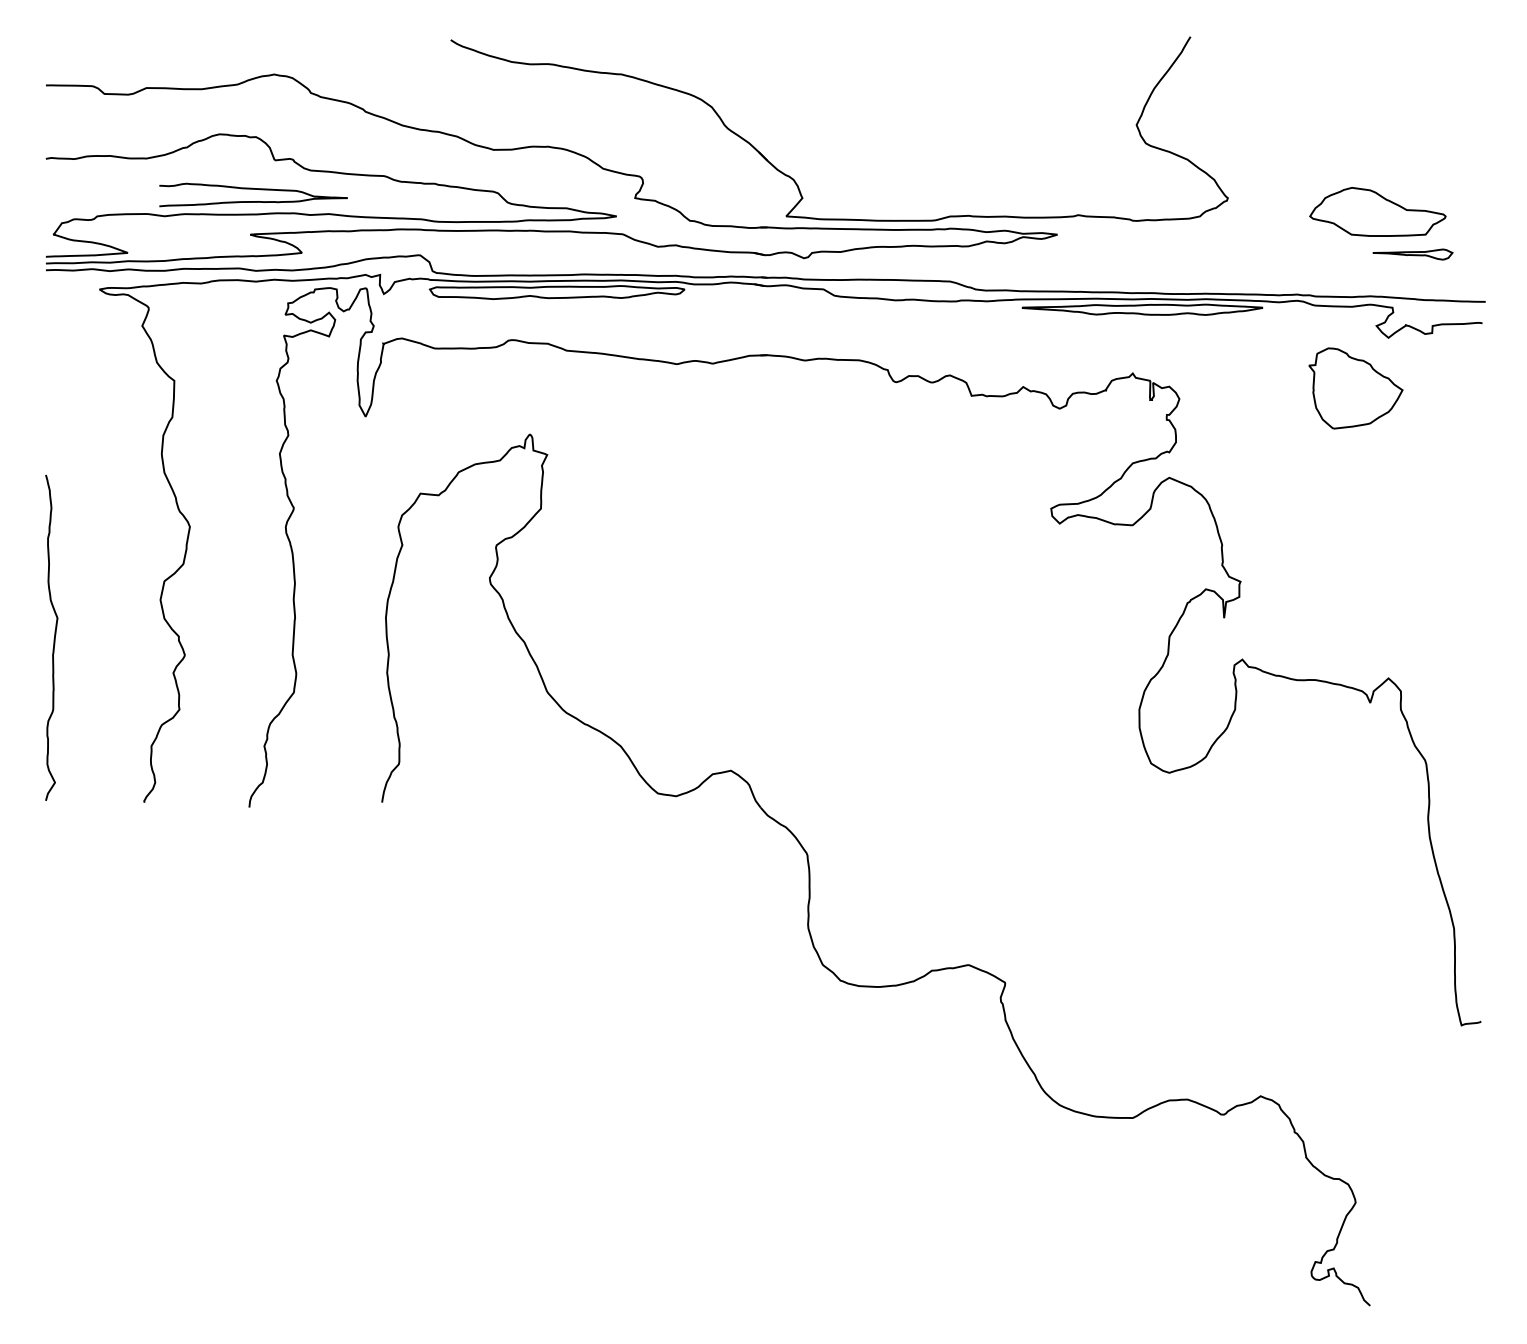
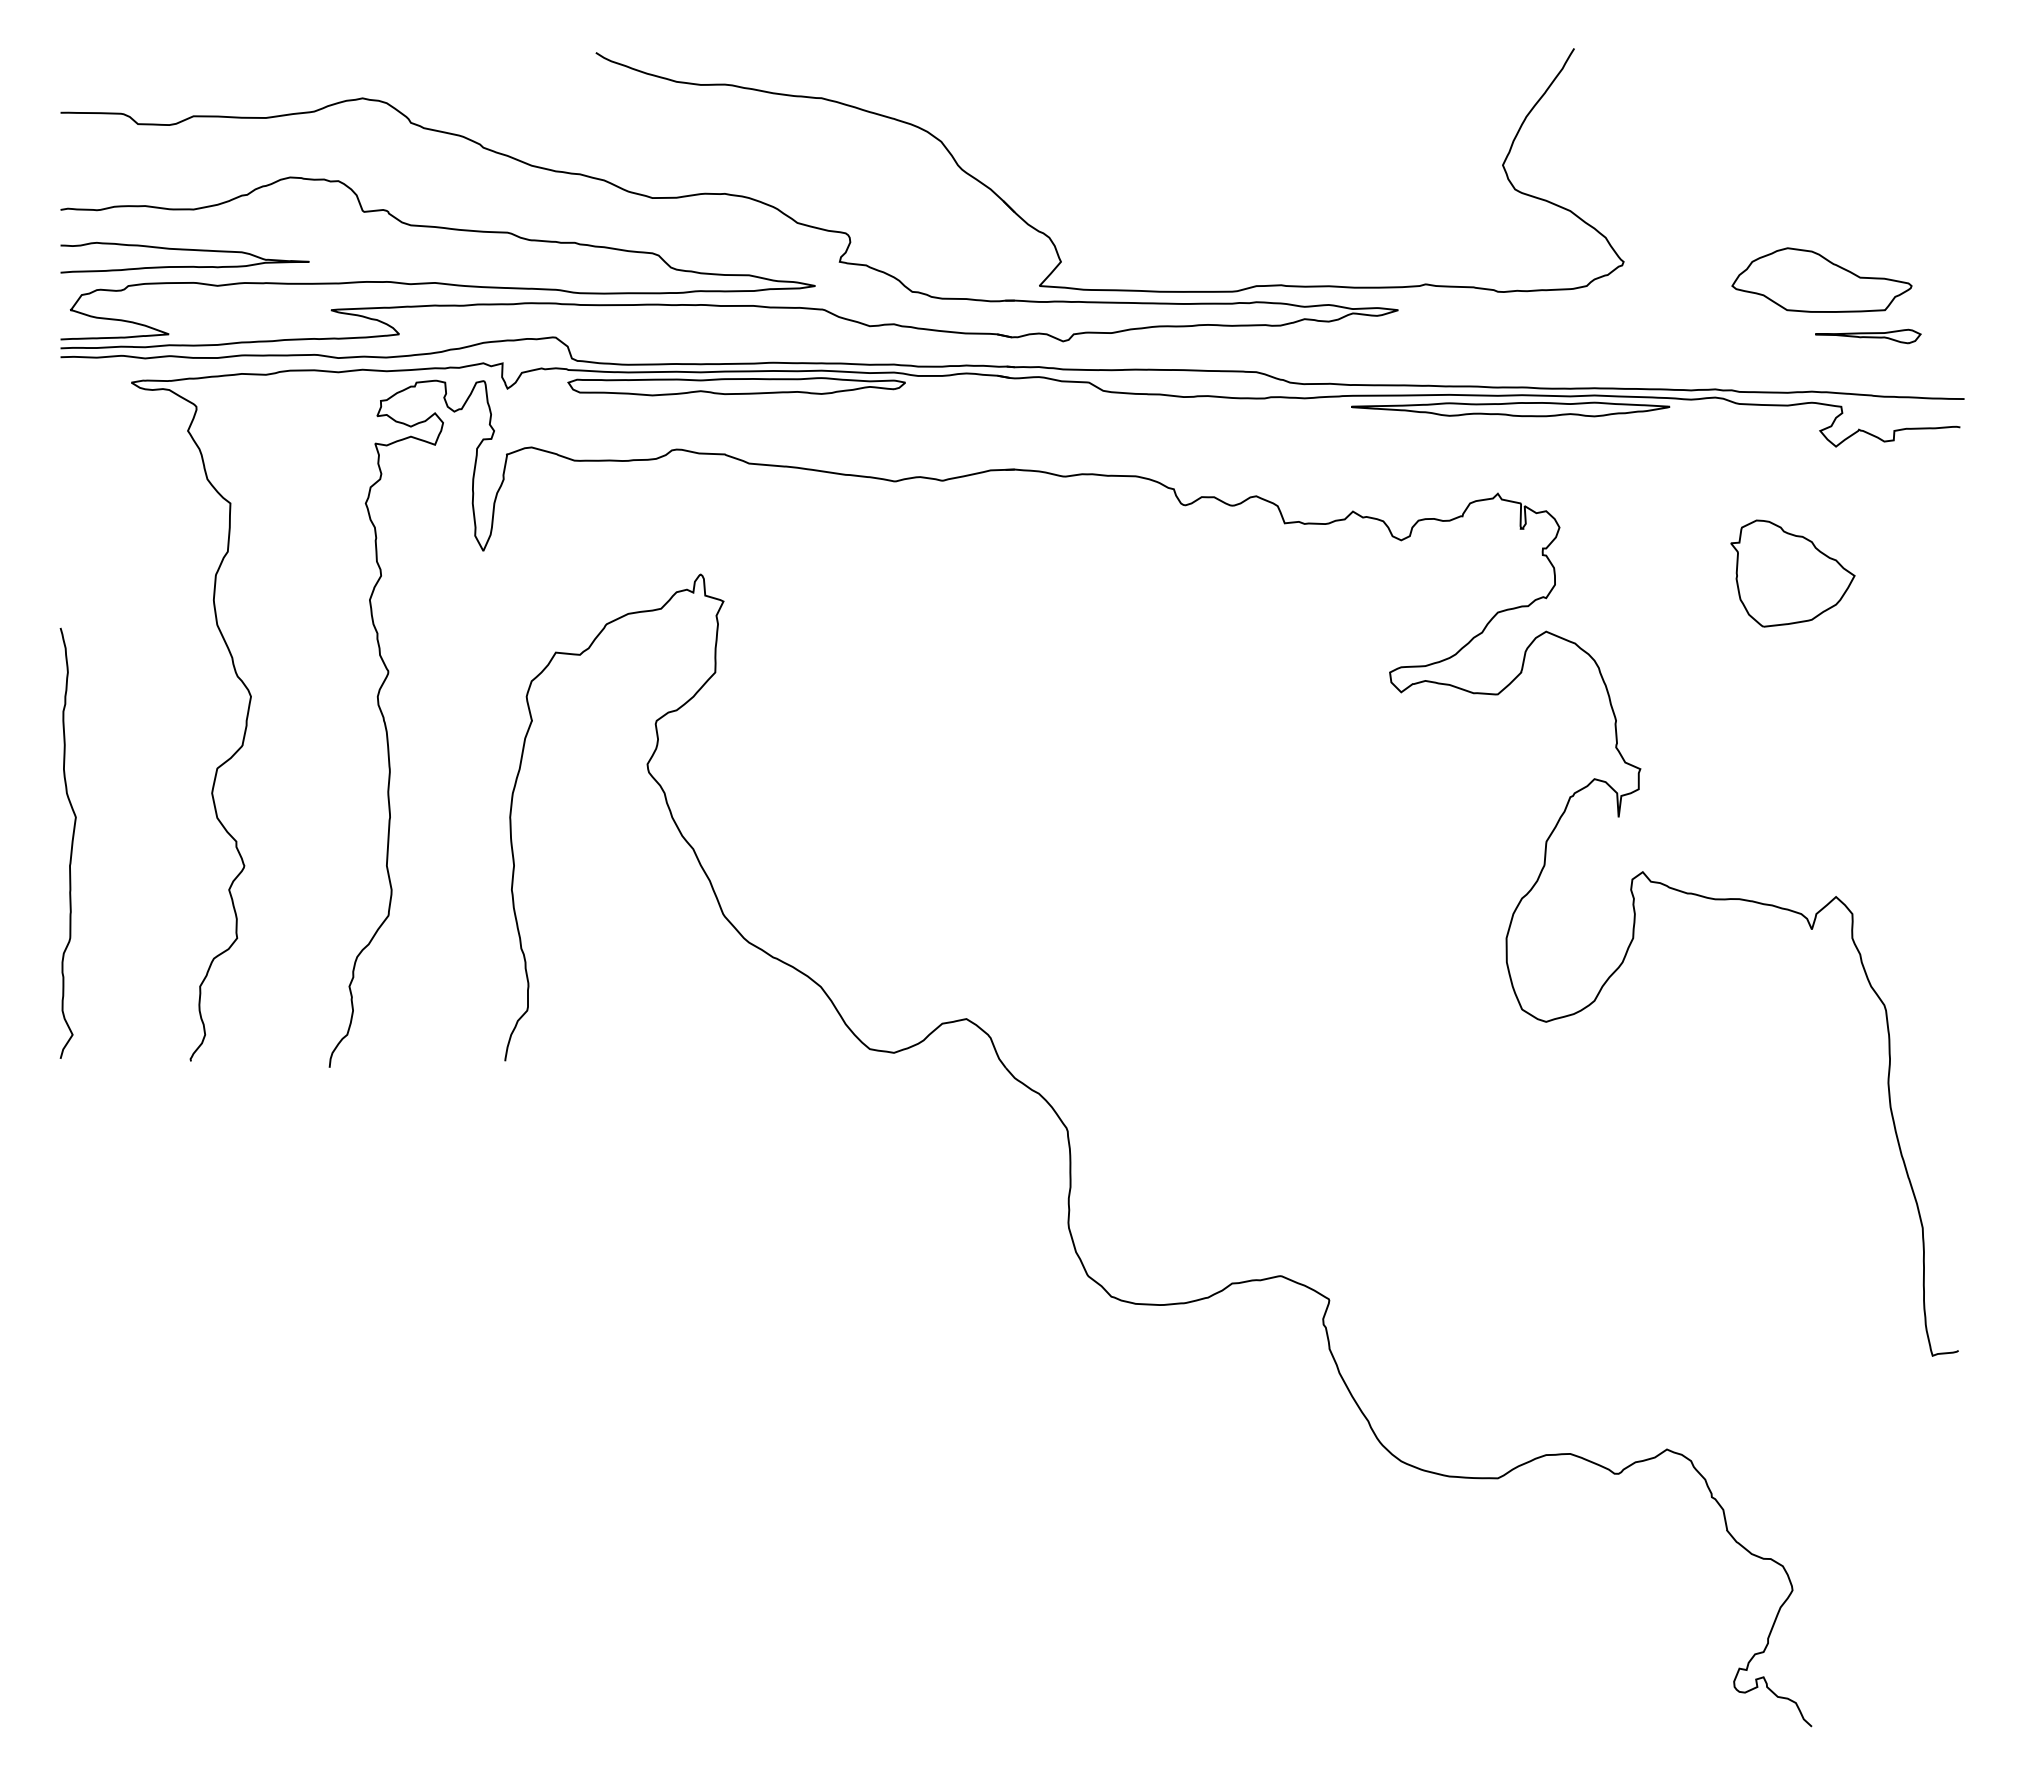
curve: (253, 189) -> (184, 250), moved
part: (1355, 388) -> (1792, 573), moved

